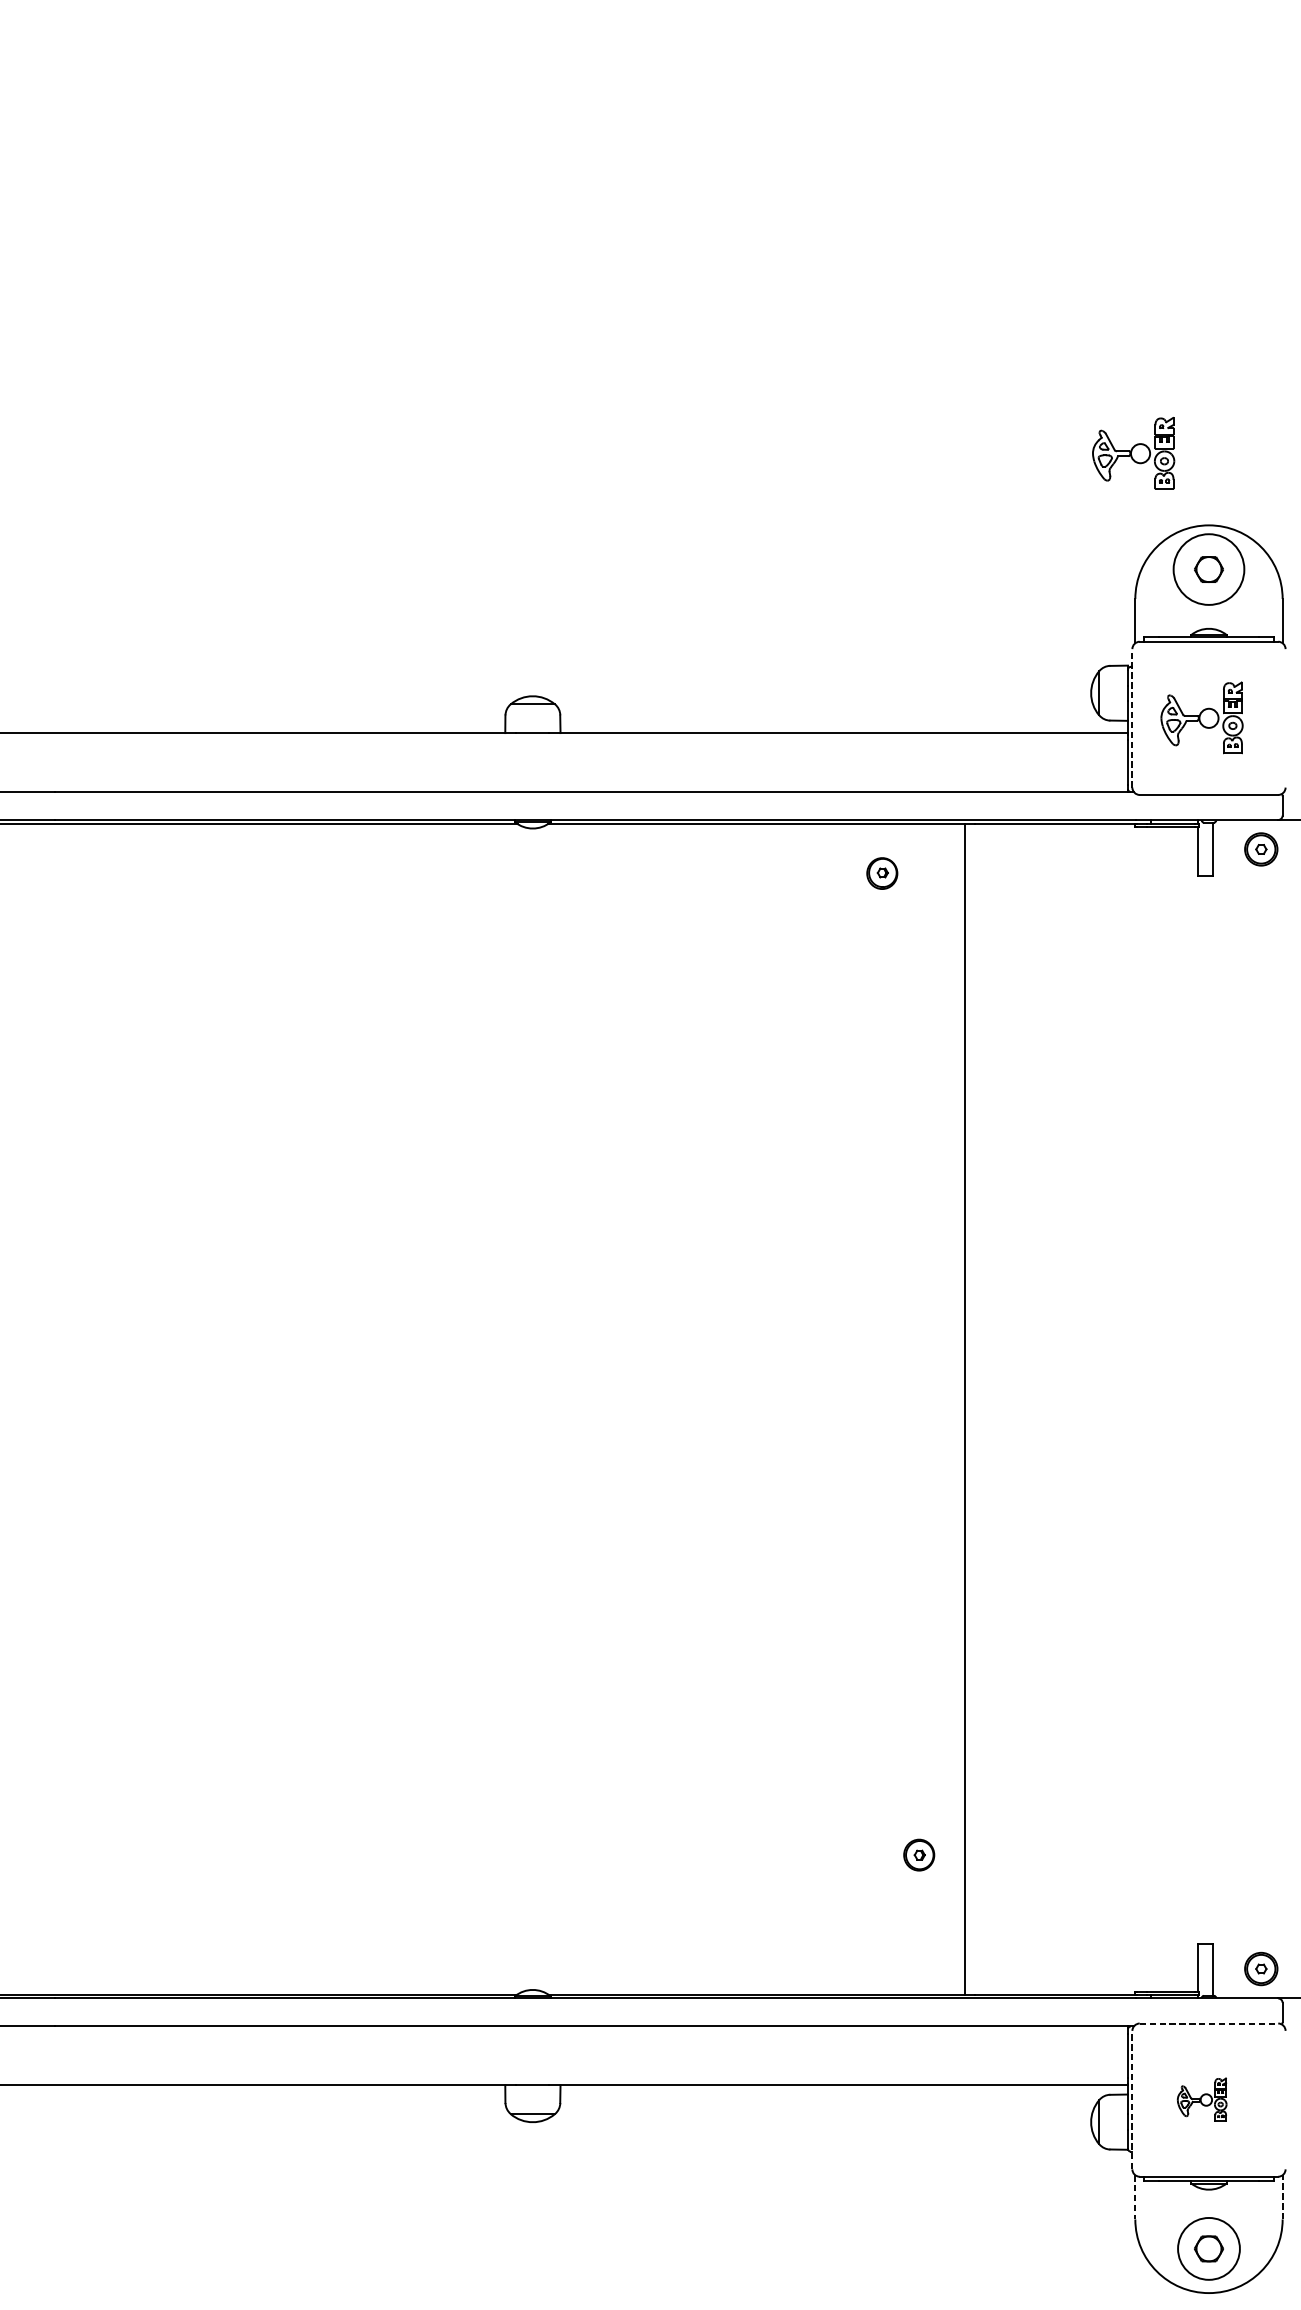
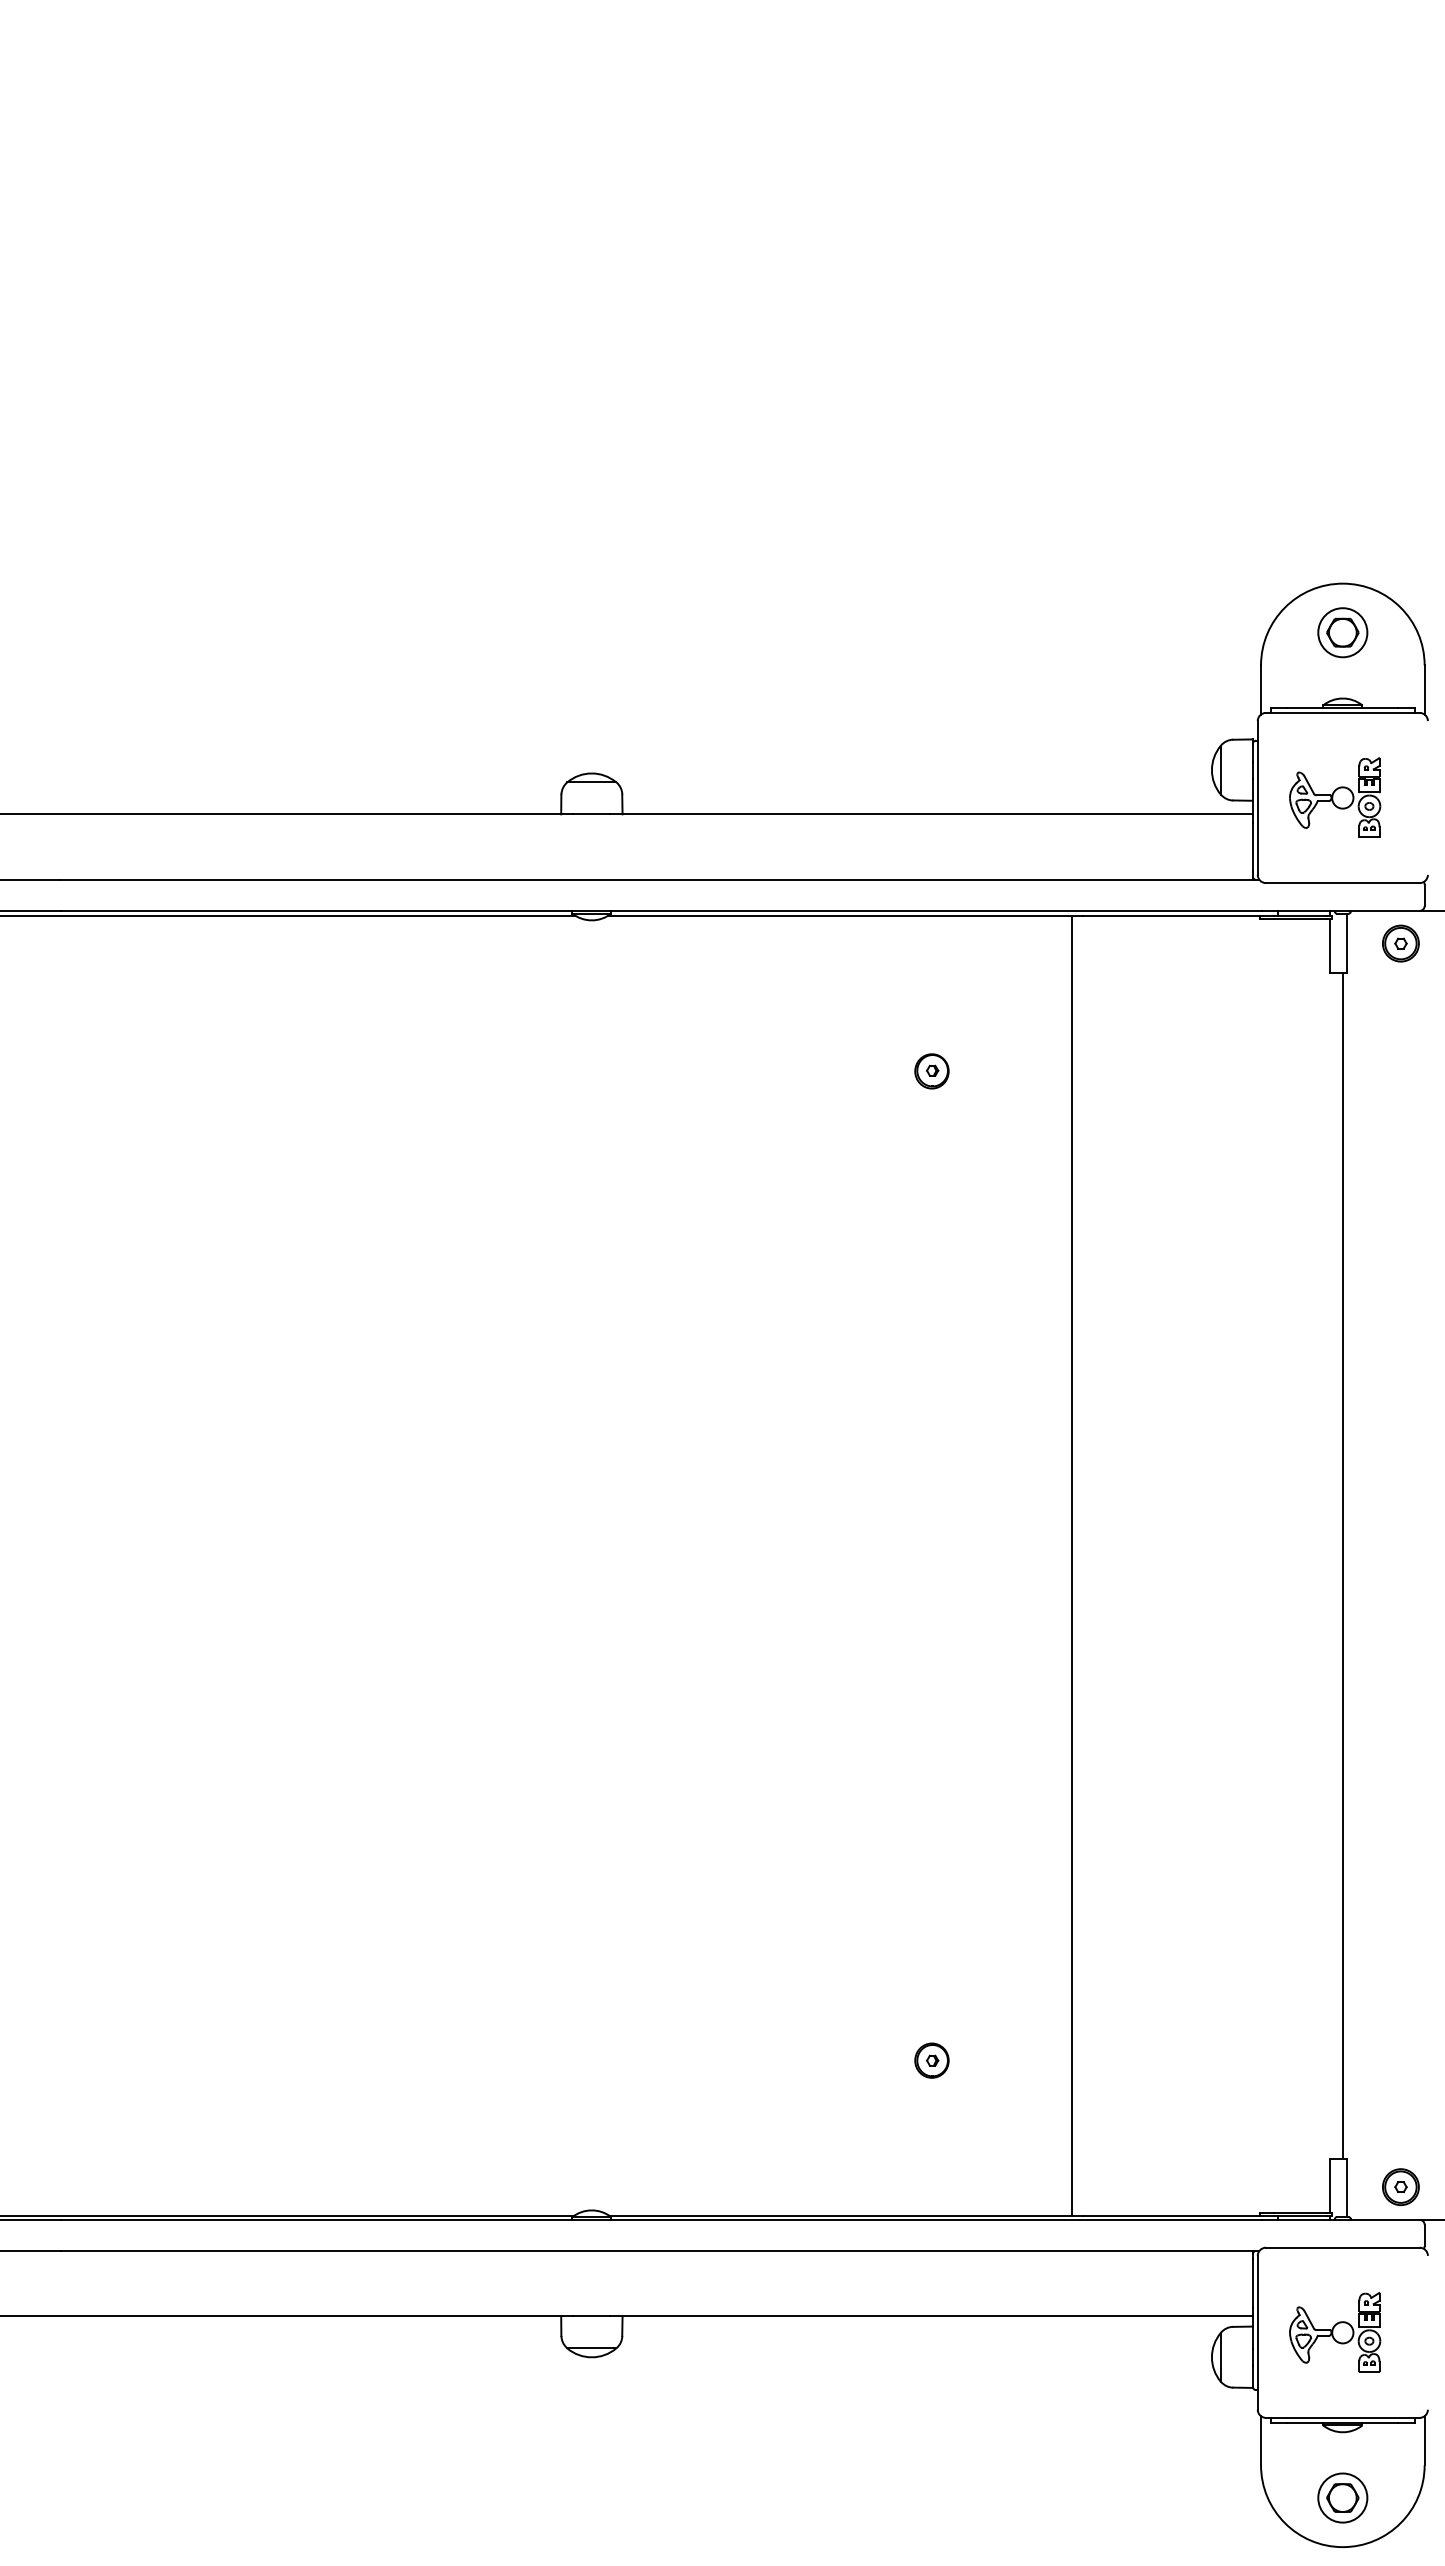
part: (1133, 453) -> (1259, 503), removed
circle: (1208, 569) -> (1342, 632), size x0.62
line: (1132, 718) -> (1257, 798), dashed -> solid
part: (881, 873) -> (931, 1071), moved
line: (1208, 1409) -> (1342, 1565), added
part: (918, 1854) -> (931, 2060), moved
line: (1208, 2023) -> (1342, 2247), dashed -> solid
line: (1132, 2099) -> (1257, 2332), dashed -> solid
part: (1202, 2099) -> (1335, 2332), size x1.67
line: (1135, 2197) -> (1261, 2440), dashed -> solid
line: (1282, 2197) -> (1424, 2440), dashed -> solid
circle: (1208, 2248) -> (1342, 2497), size x0.71

